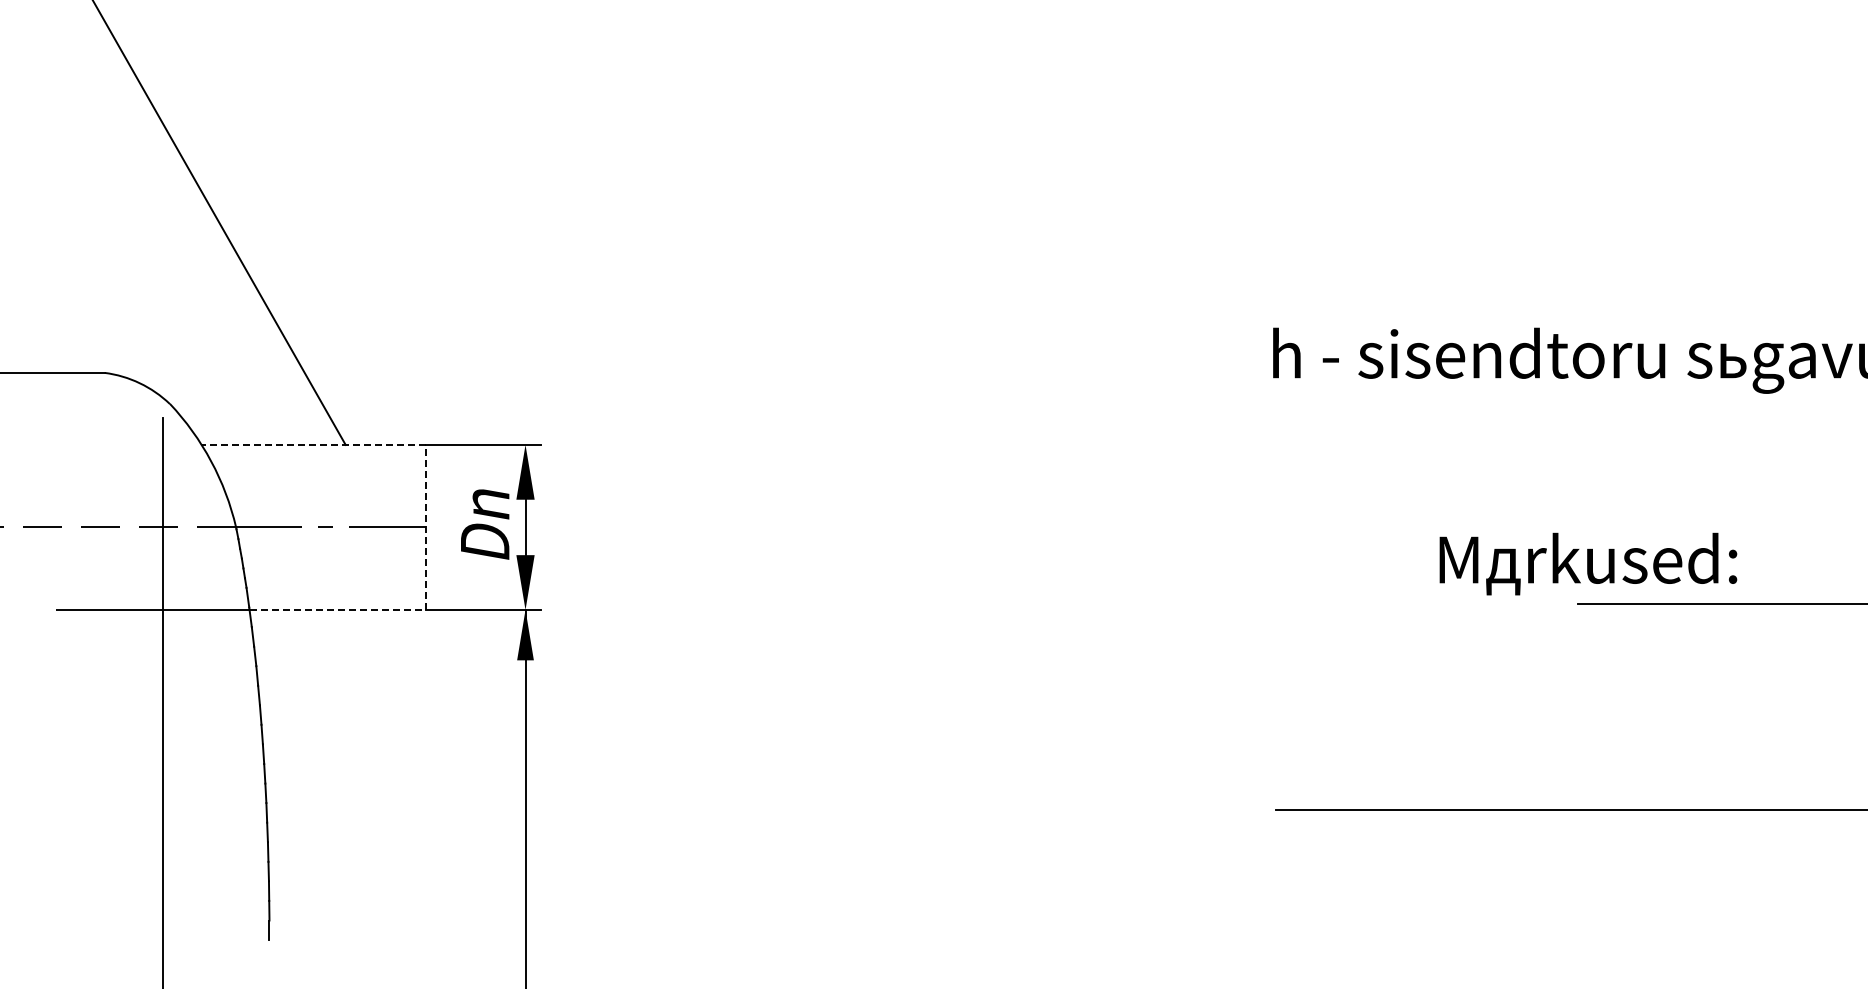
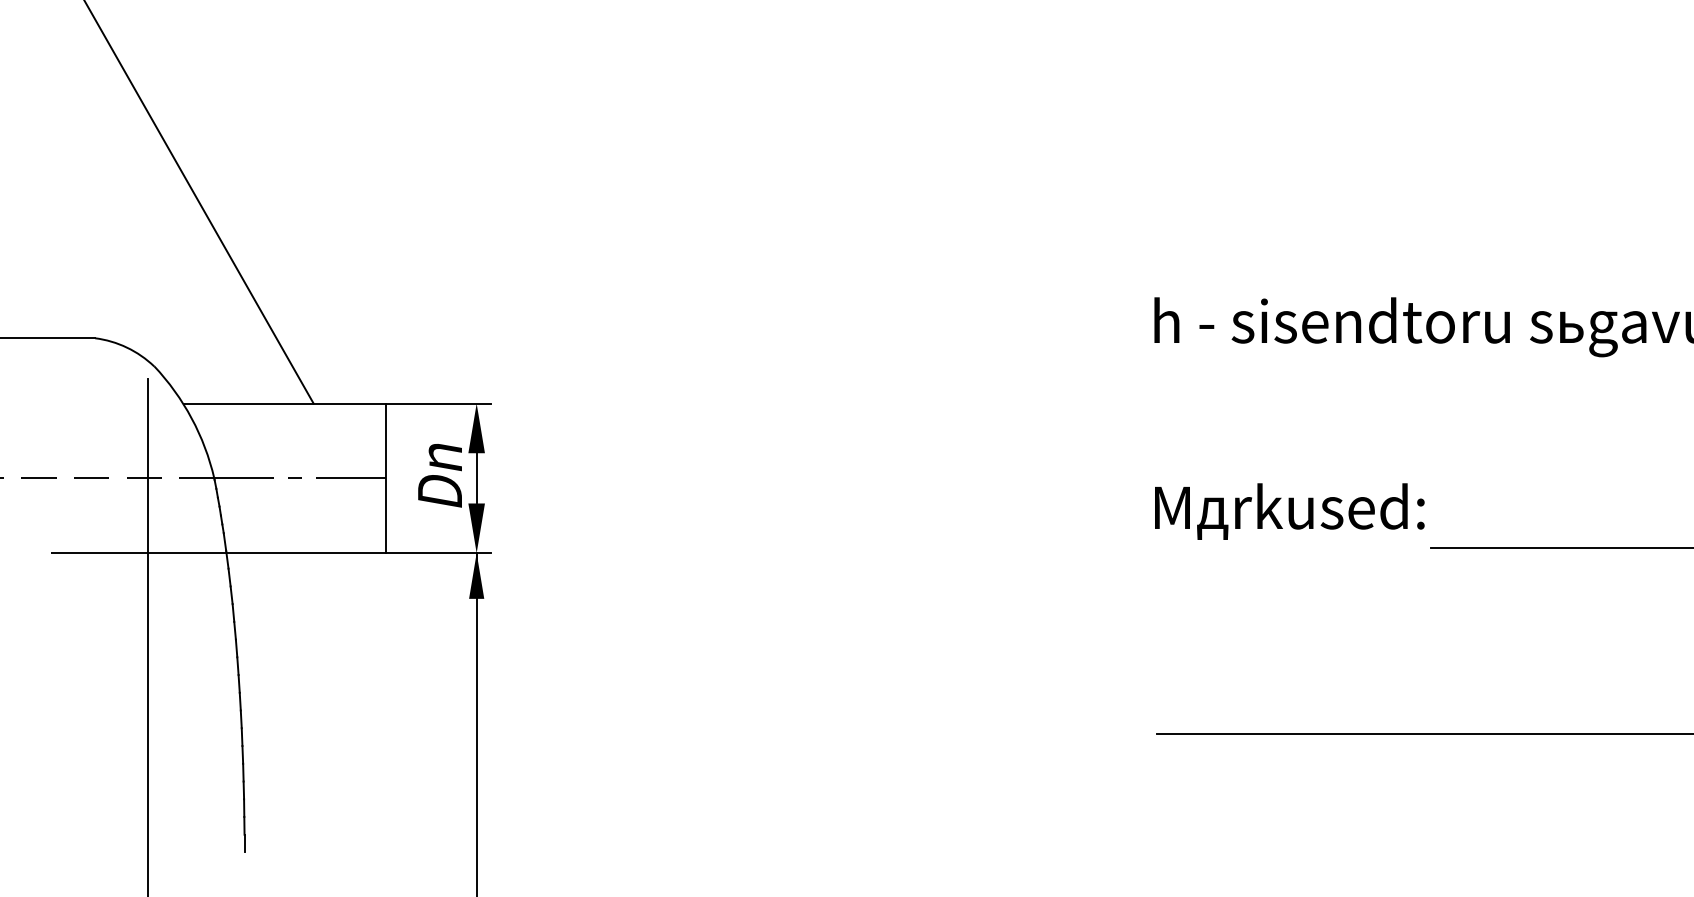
line: (425, 503) -> (385, 456), dashed -> solid
text: (1588, 563) -> (1289, 511), moved

